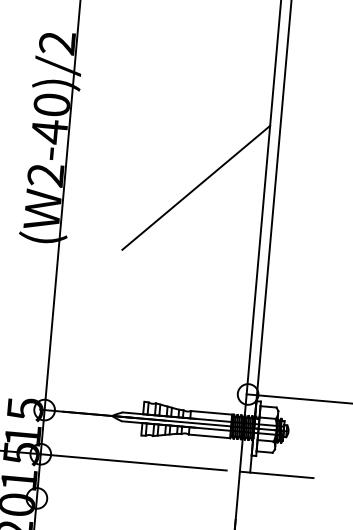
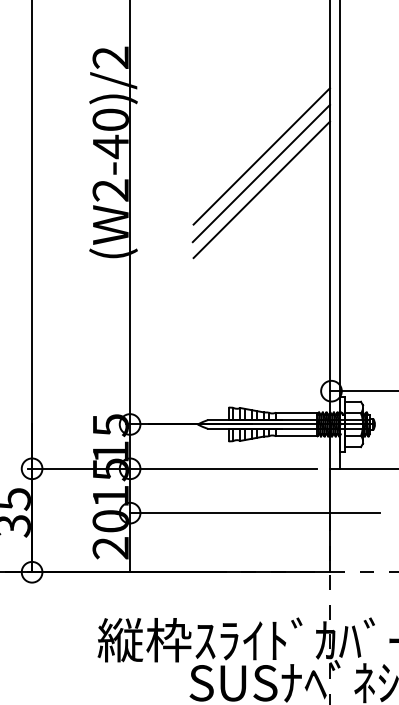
line: (198, 154) -> (261, 156), added
line: (196, 171) -> (260, 173), added
line: (160, 509) -> (254, 513), added

